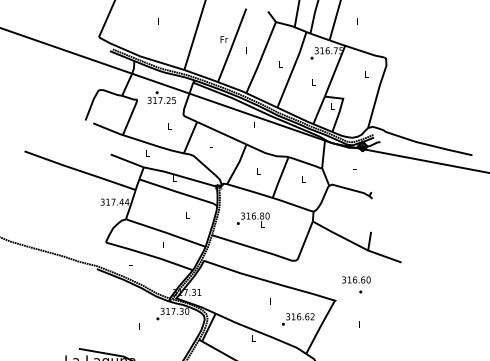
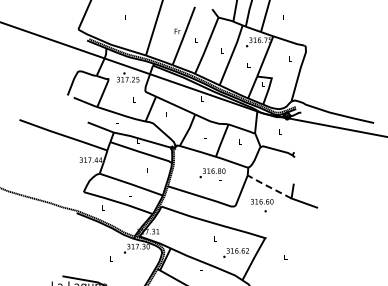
text: (253, 220) -> (212, 174), moved
line: (339, 235) -> (268, 186), solid -> dashed
text: (356, 284) -> (262, 205), moved

